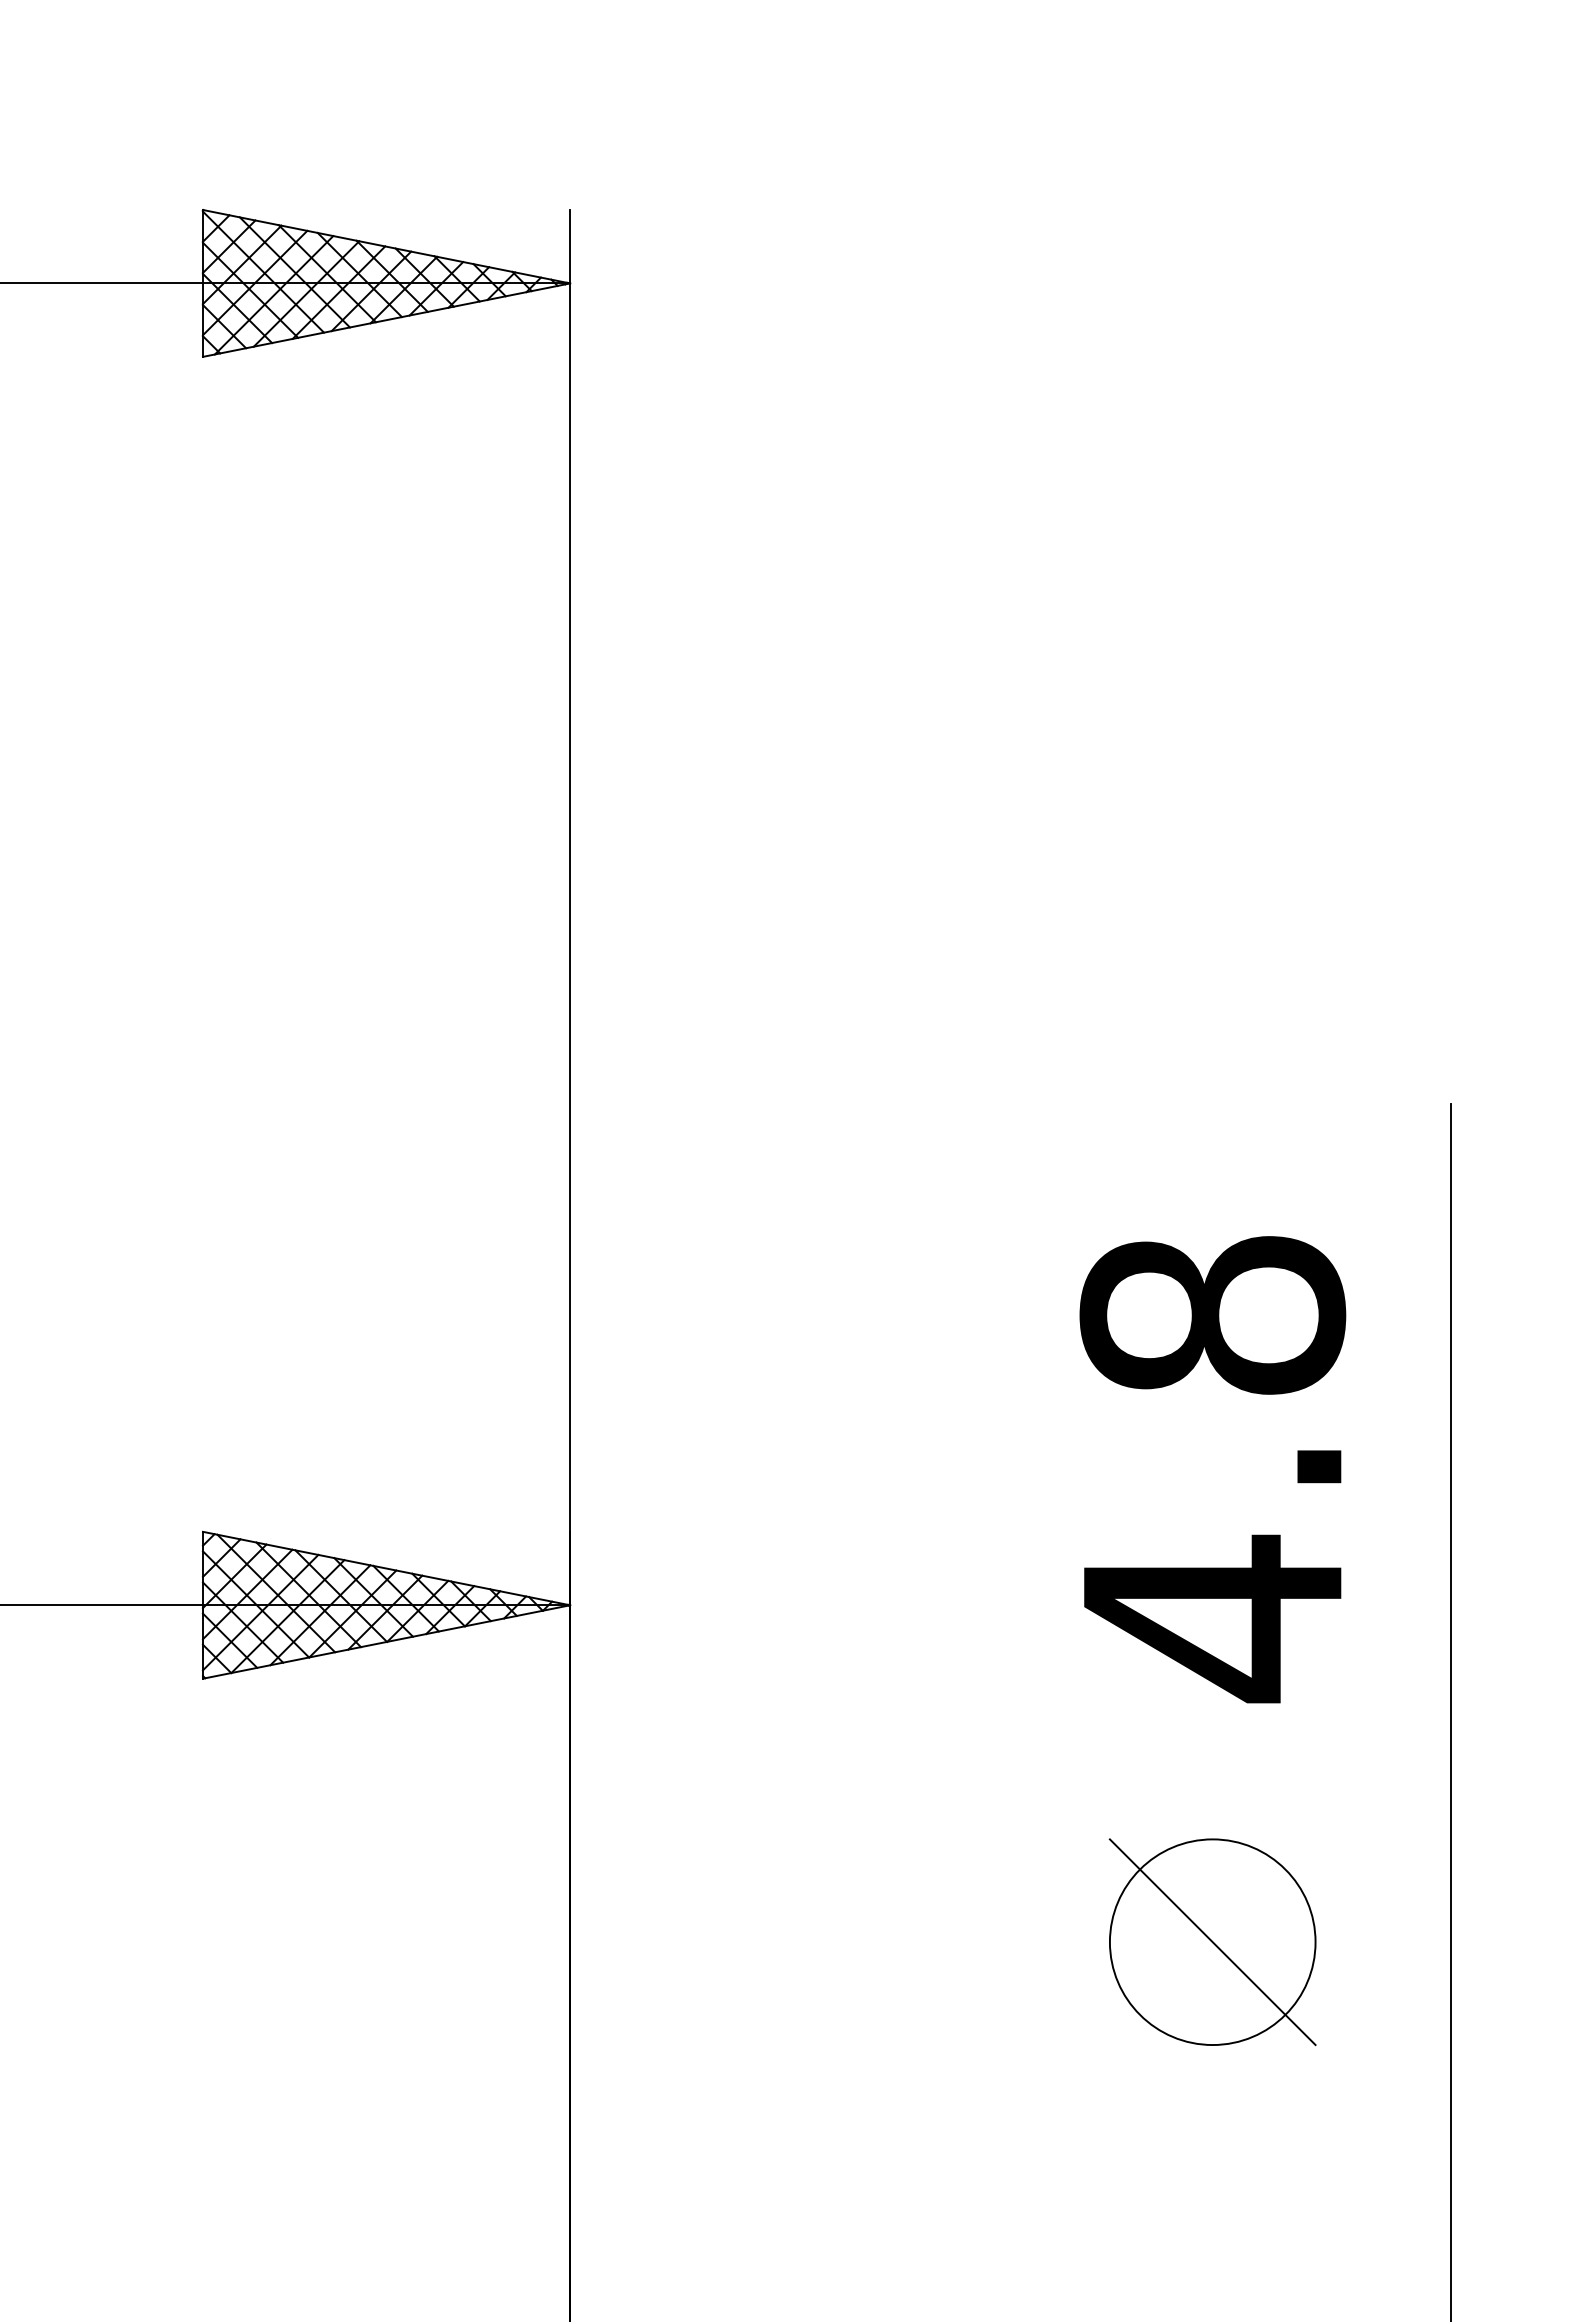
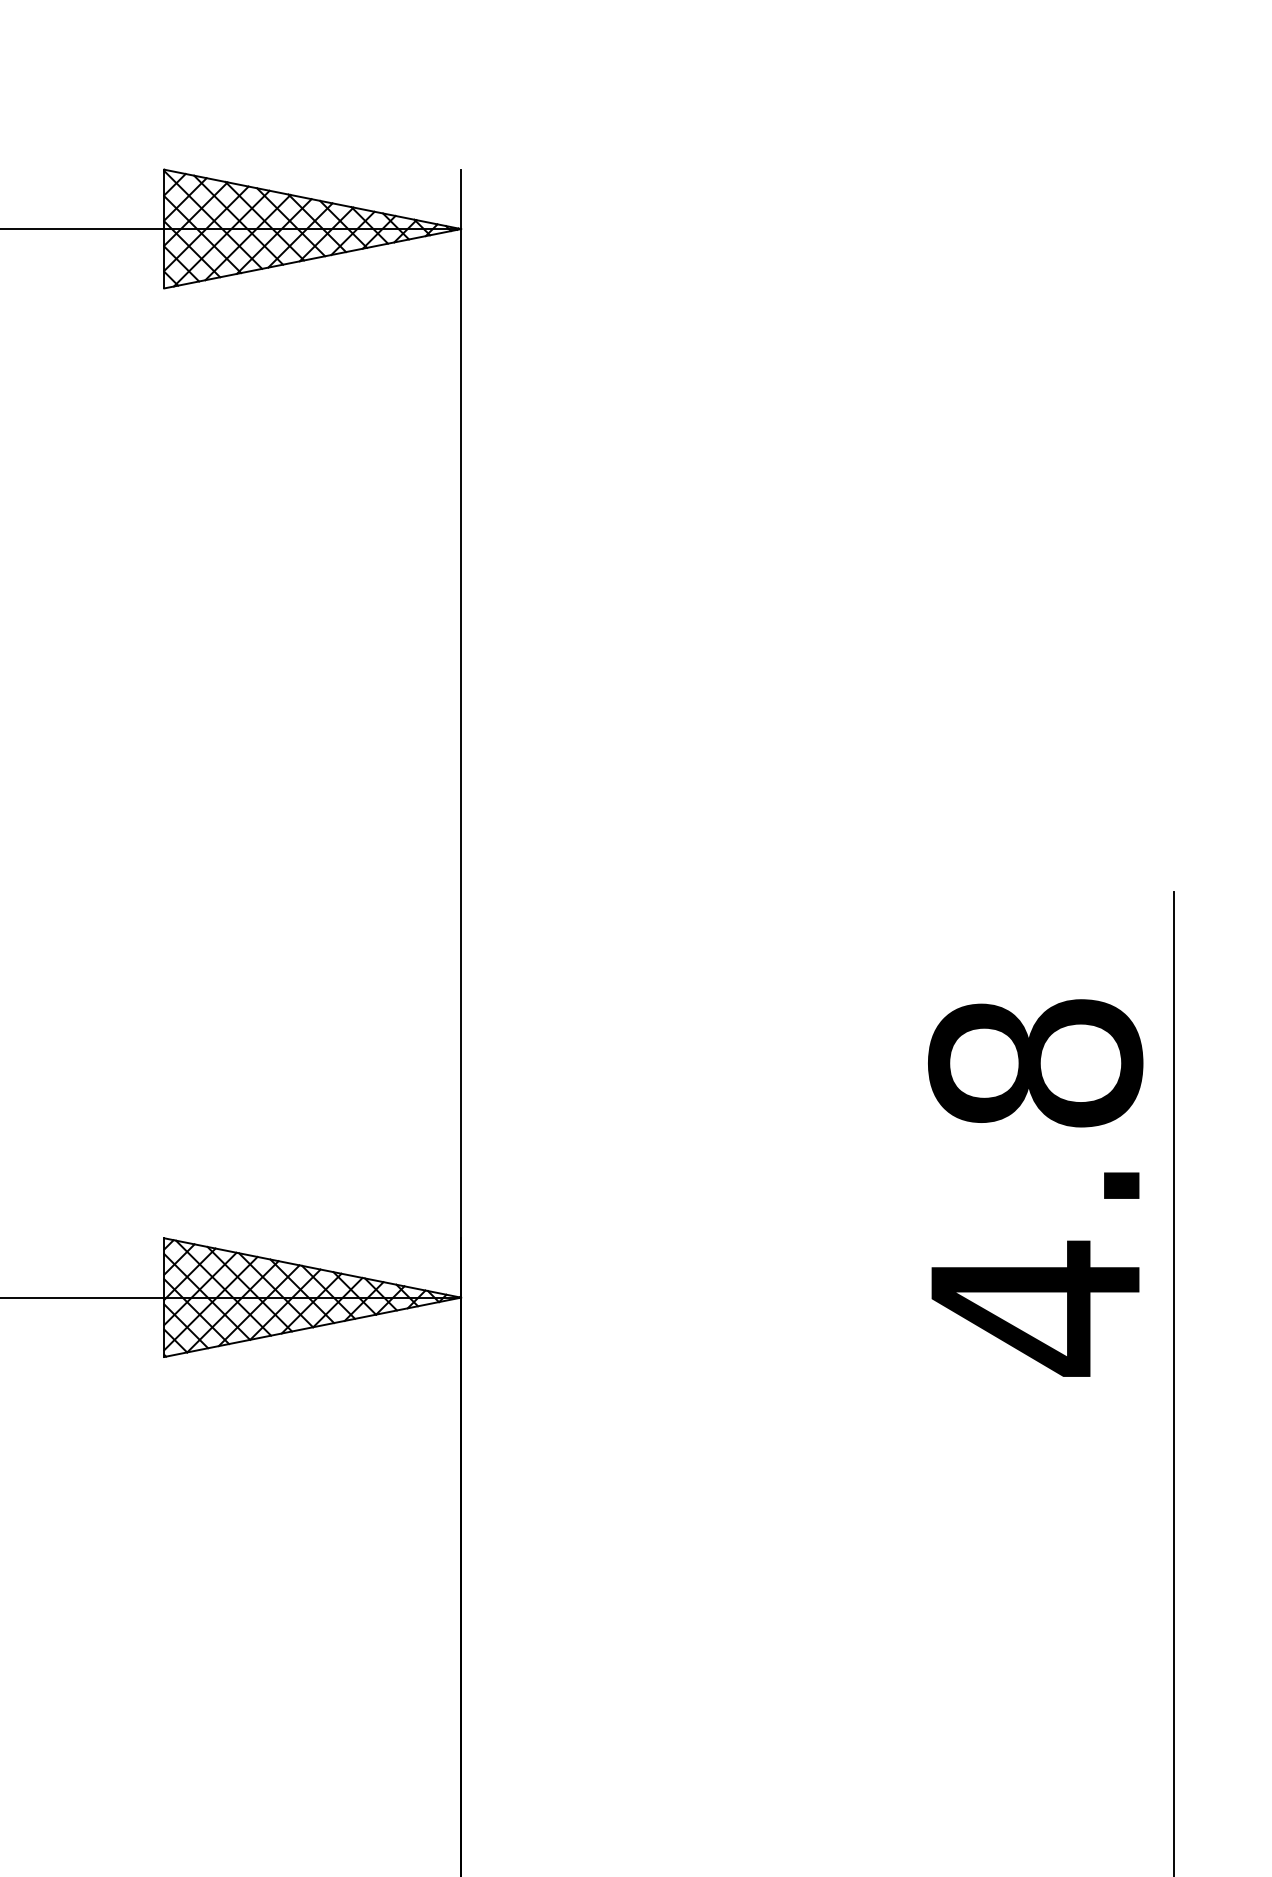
text: (1212, 1469) -> (1035, 1187), moved
part: (1212, 1942) -> (980, 1570), removed

